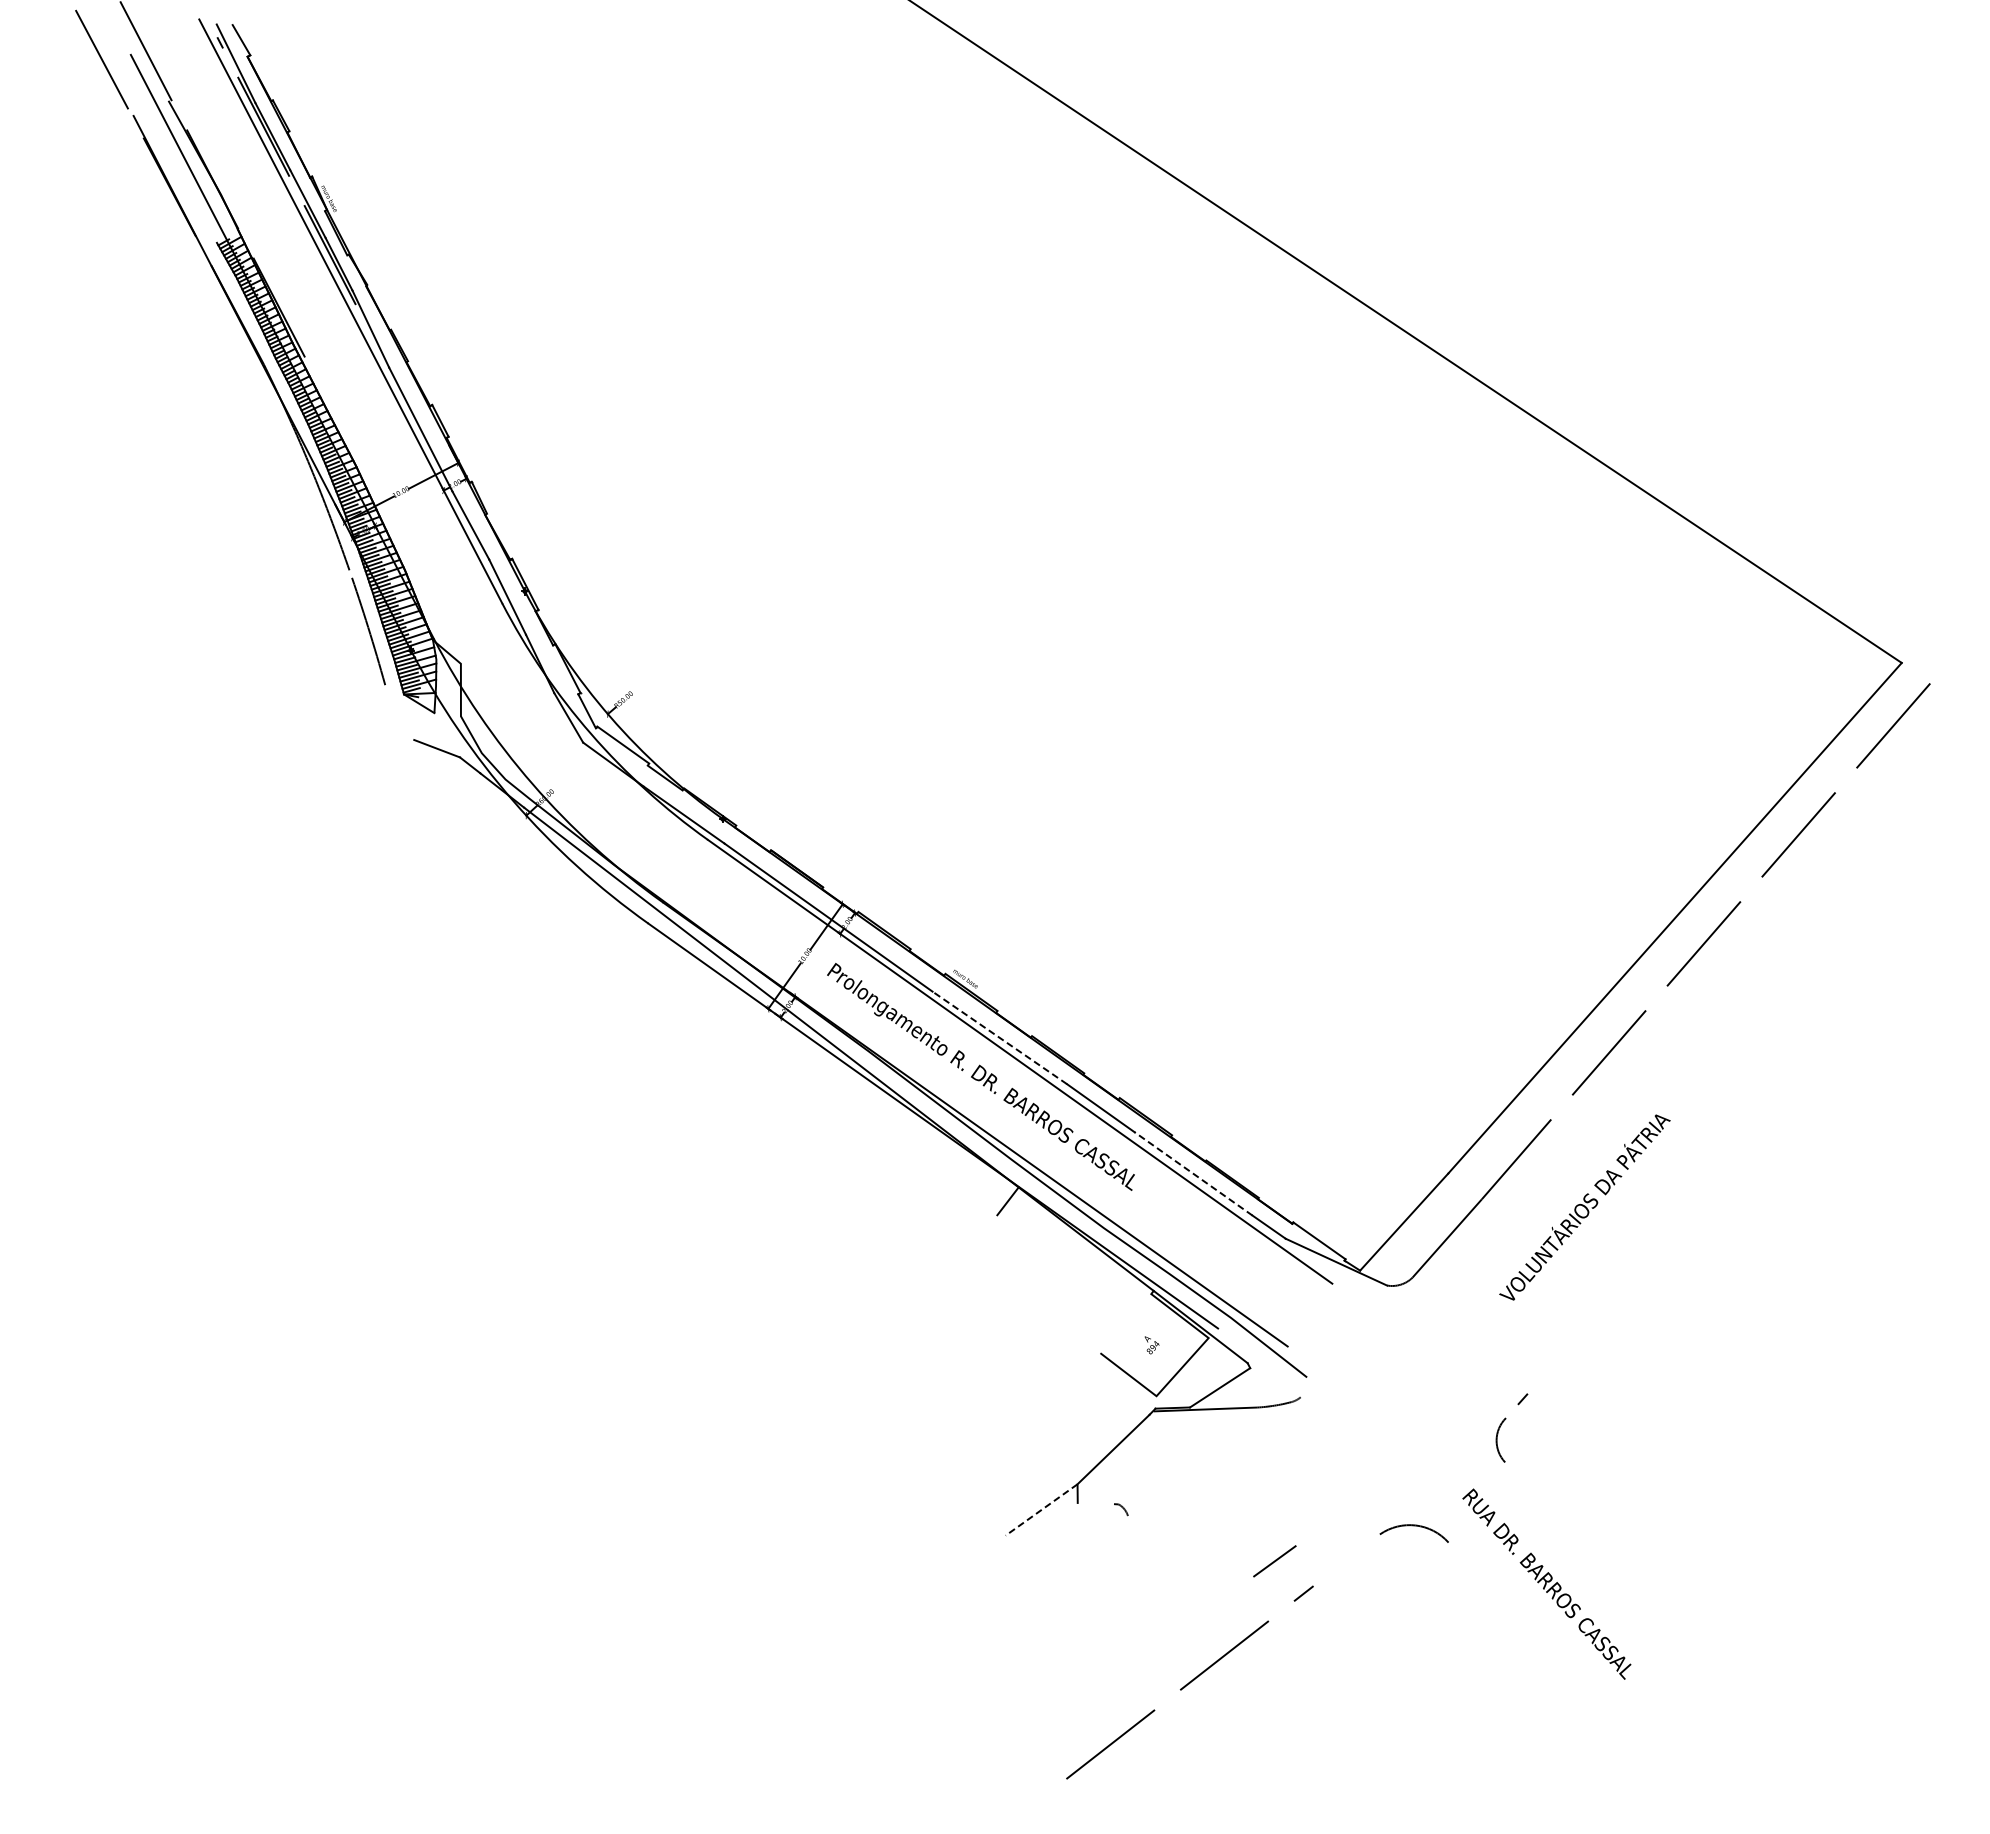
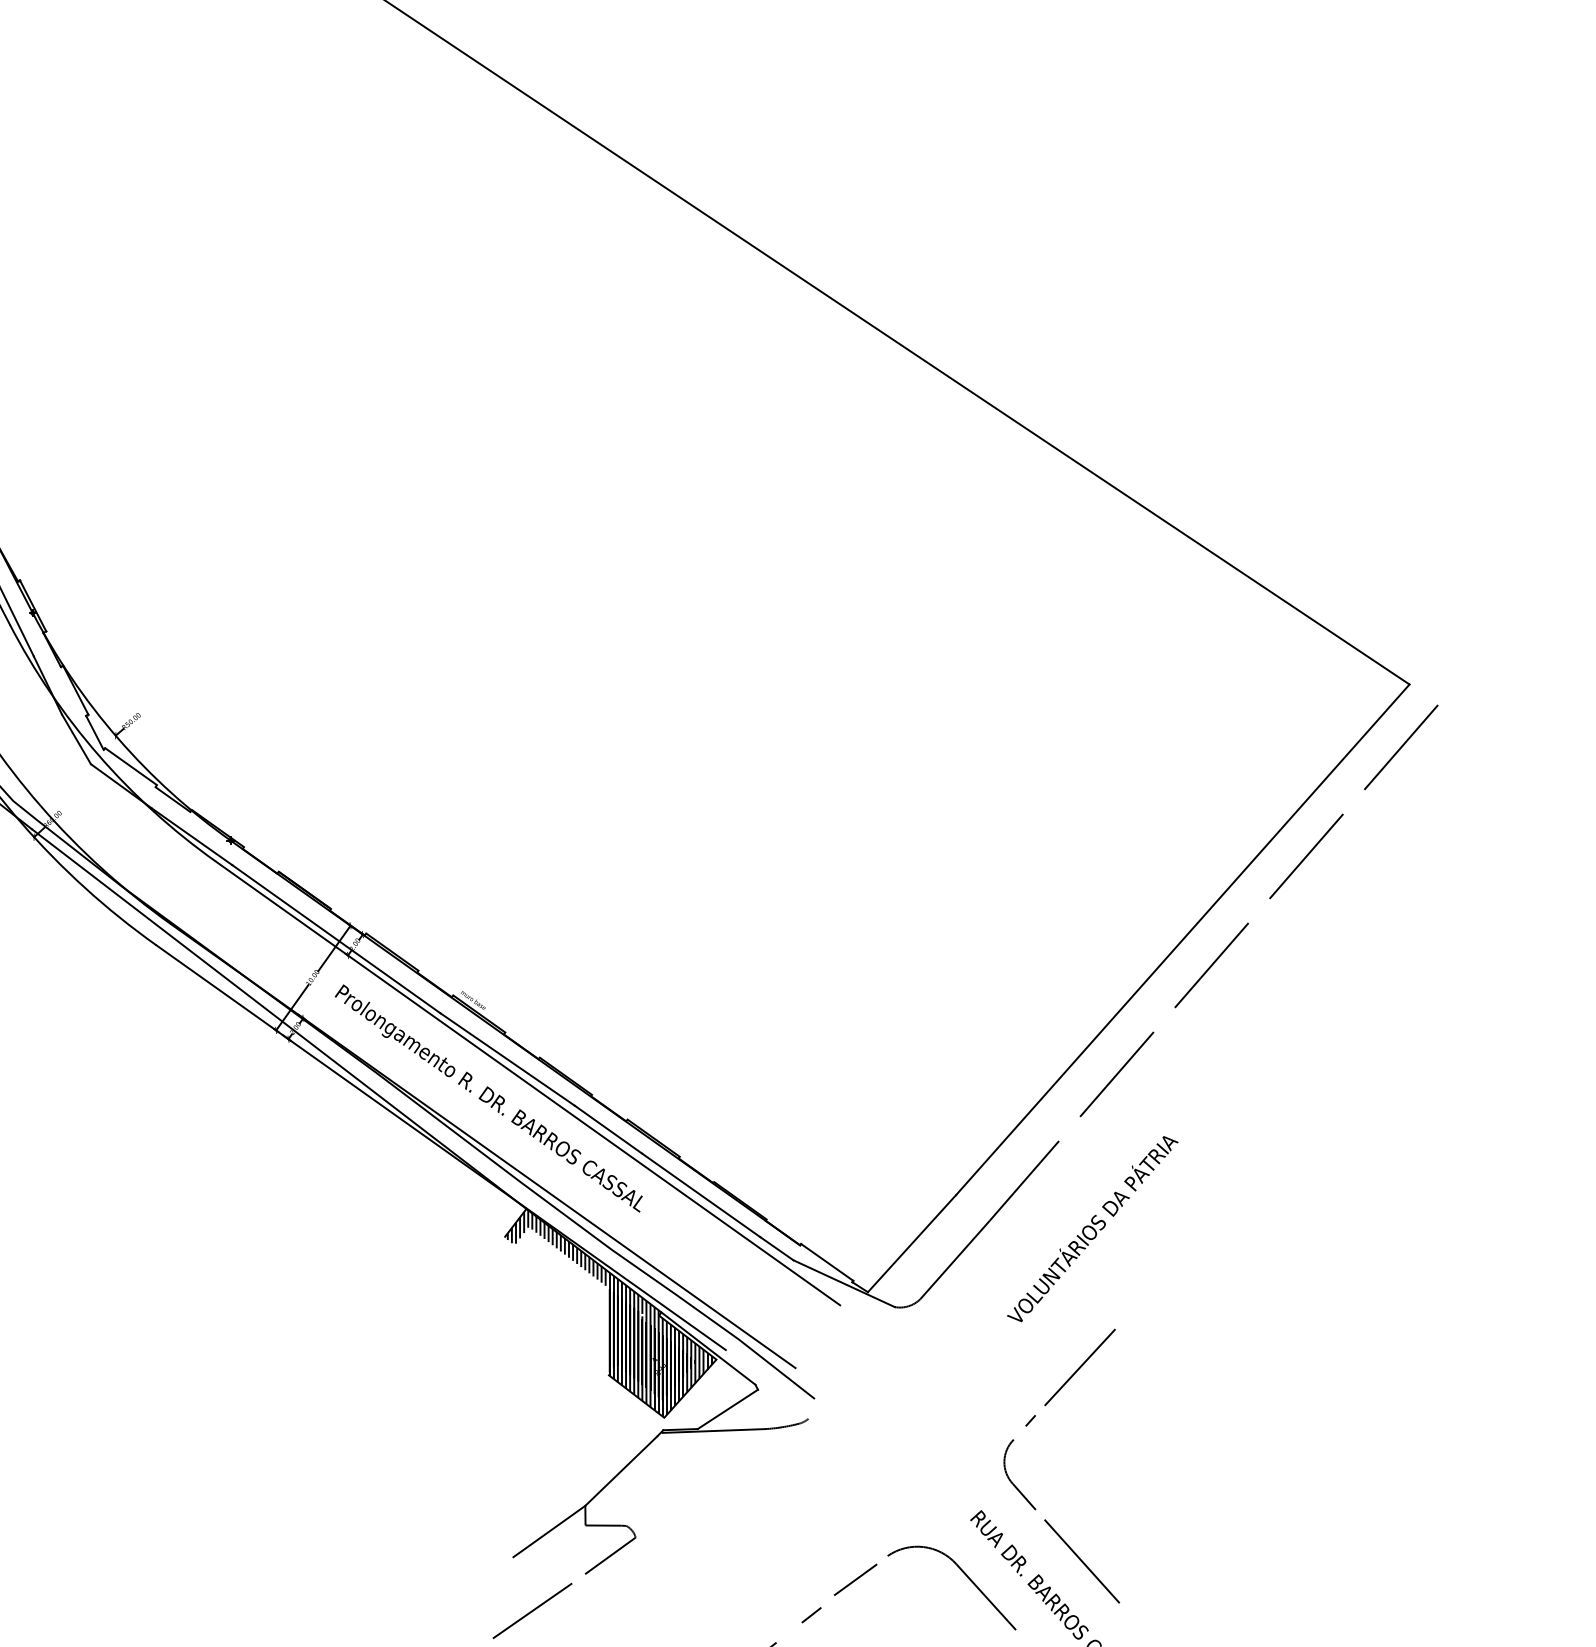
line: (999, 1037) -> (507, 1059), dashed -> solid
line: (1193, 1173) -> (701, 1195), dashed -> solid
hatch: (1103, 1291) -> (611, 1313), added
line: (1572, 1345) -> (1080, 1367), added
line: (1516, 1475) -> (1024, 1497), added
line: (1095, 1503) -> (603, 1525), added
line: (1041, 1510) -> (549, 1532), dashed -> solid
line: (1102, 1534) -> (610, 1556), added
line: (1575, 1541) -> (1083, 1563), added
line: (1274, 1561) -> (855, 1580), moved
line: (1478, 1575) -> (986, 1597), added
line: (1024, 1588) -> (532, 1610), added

